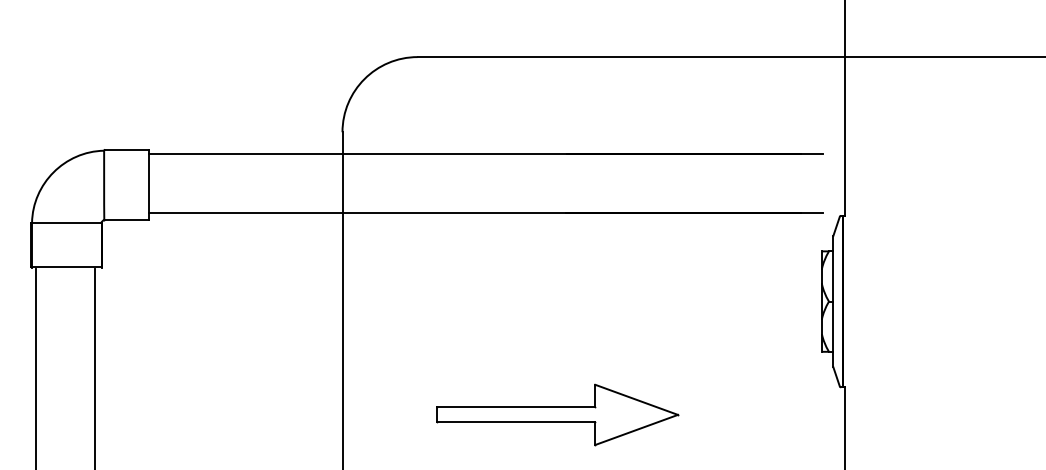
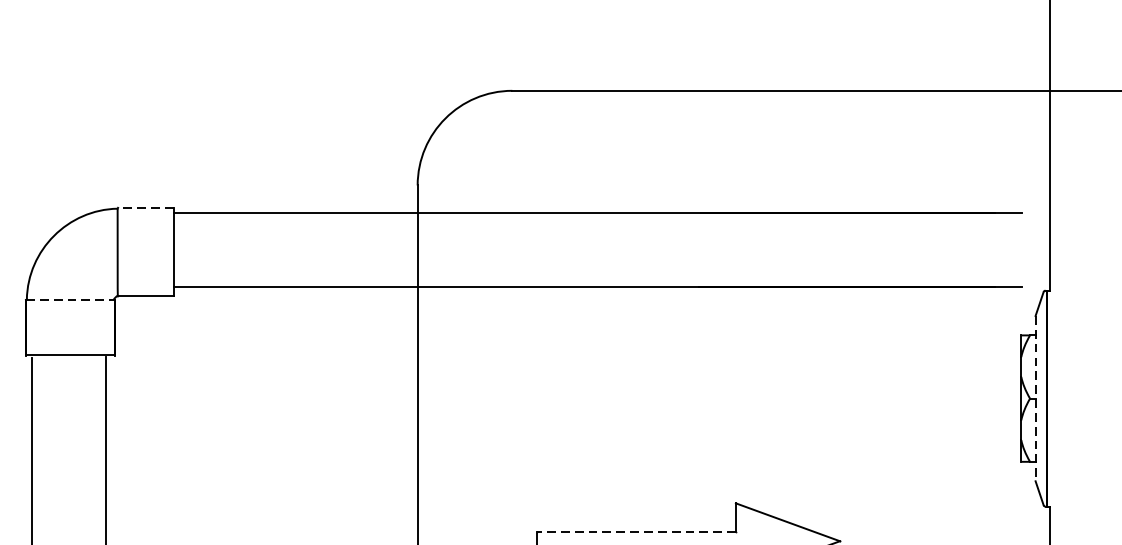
line: (126, 150) -> (145, 208), solid -> dashed
line: (67, 223) -> (71, 300), solid -> dashed
line: (833, 301) -> (1035, 398), solid -> dashed
line: (516, 407) -> (636, 531), solid -> dashed

